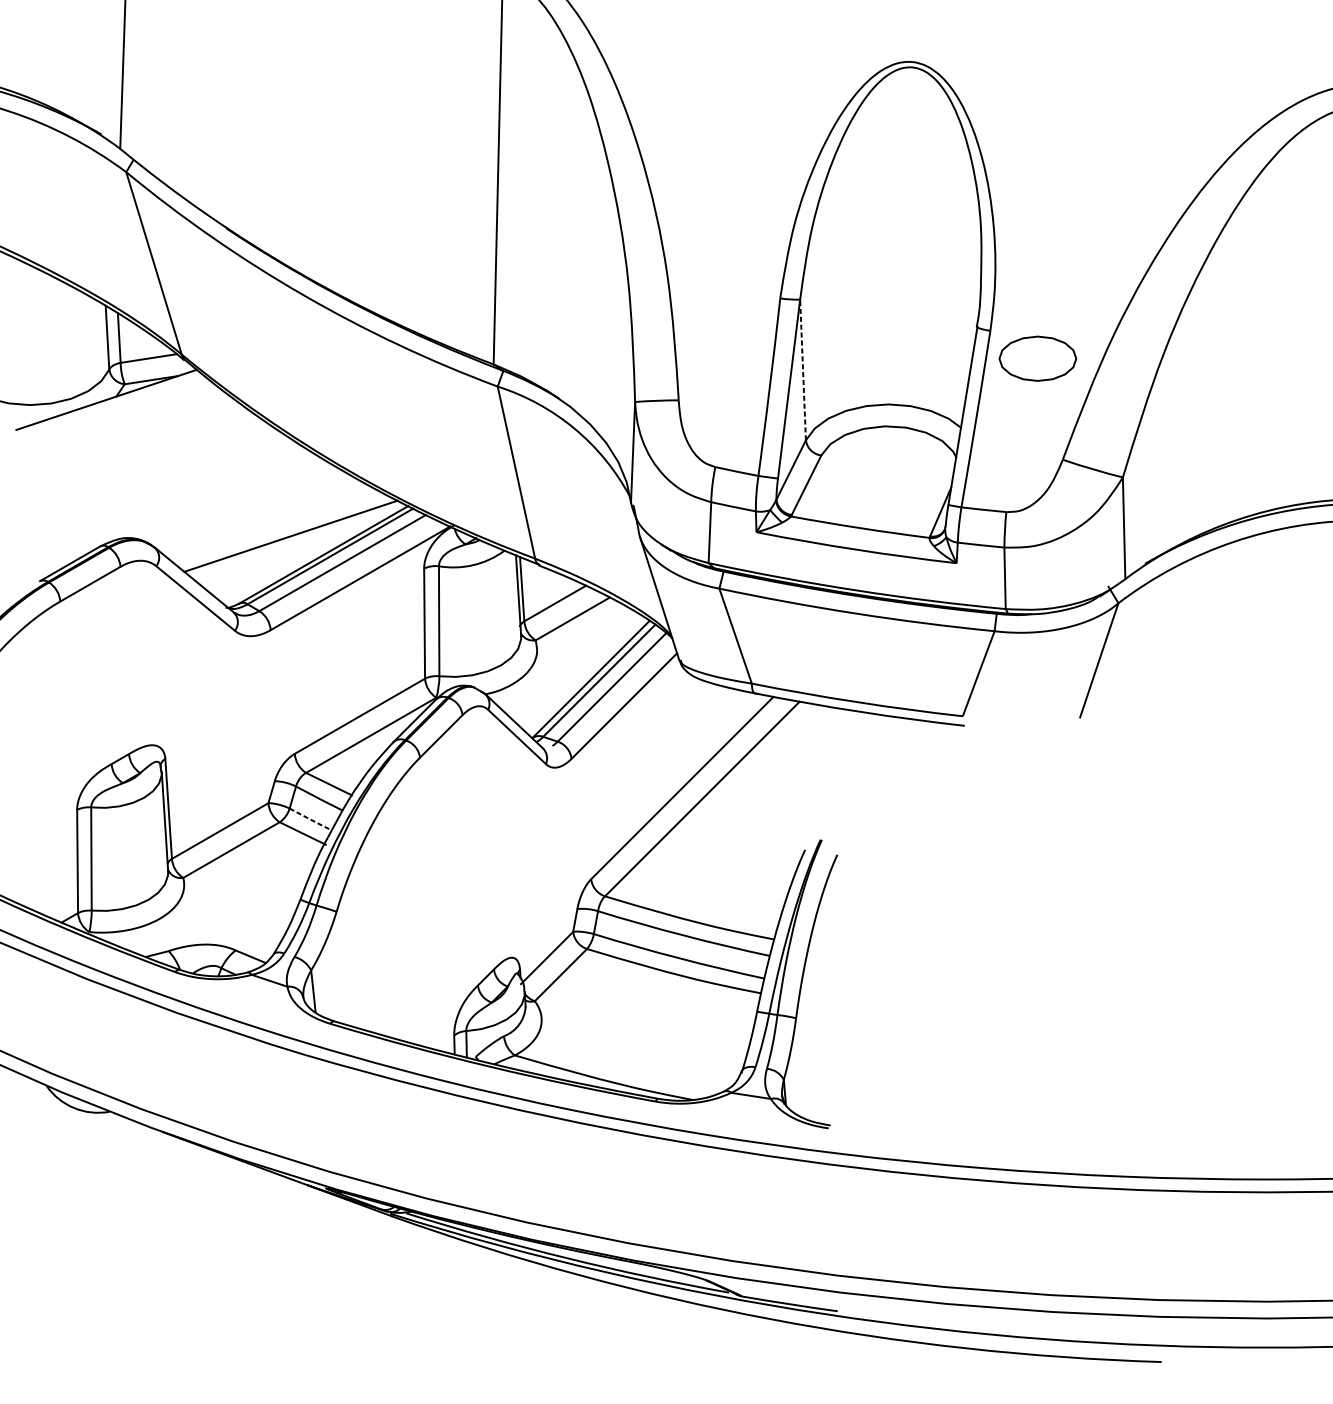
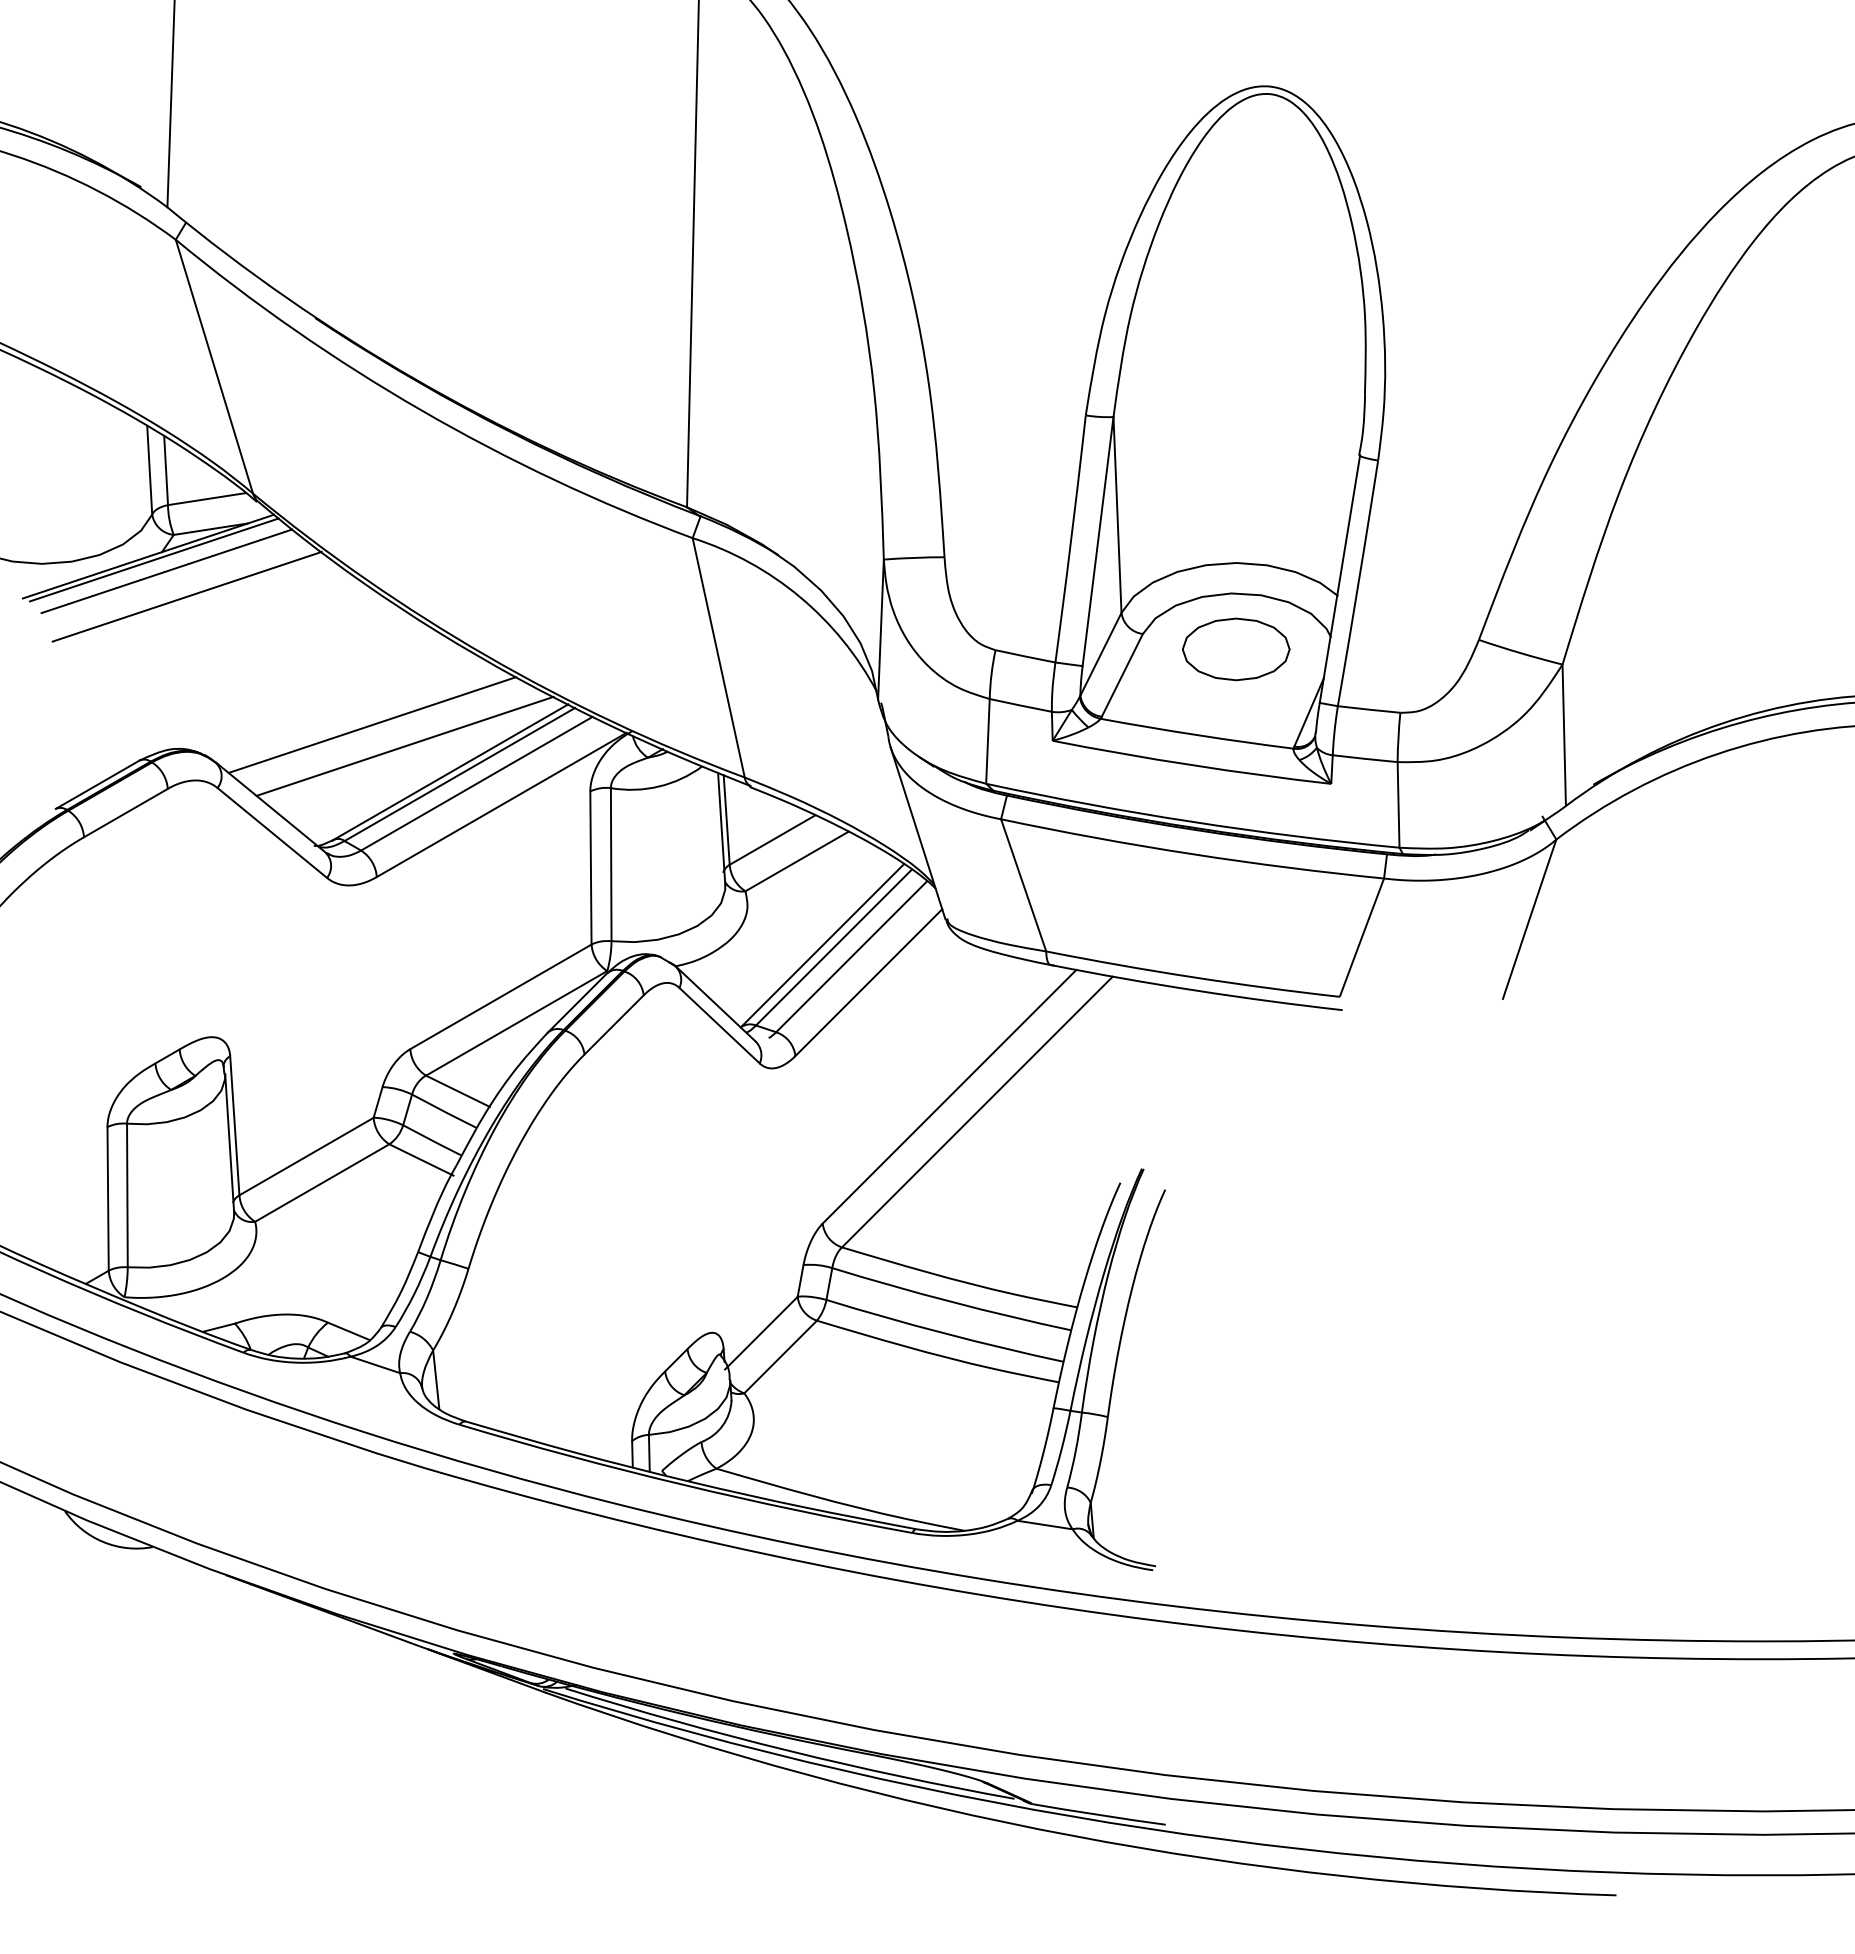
part: (1037, 358) -> (1235, 649), moved
line: (803, 369) -> (1117, 514), dashed -> solid
line: (110, 401) -> (153, 559), added
line: (119, 410) -> (166, 571), added
line: (133, 428) -> (186, 596), added
line: (266, 520) -> (371, 724), added
line: (310, 819) -> (432, 1140), dashed -> solid

